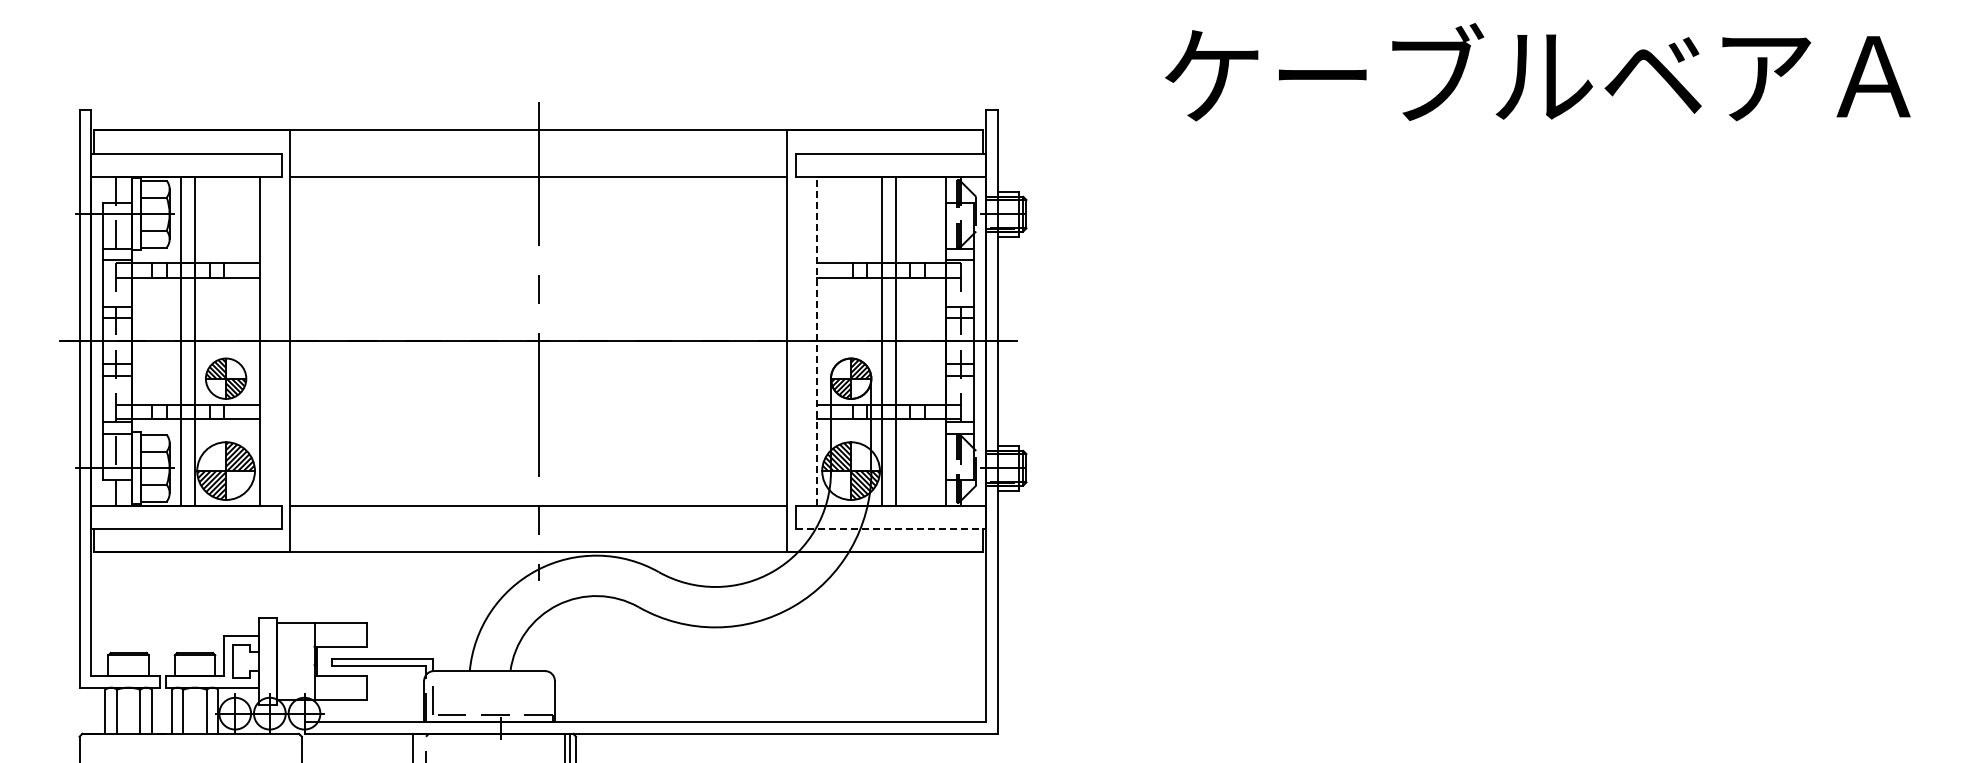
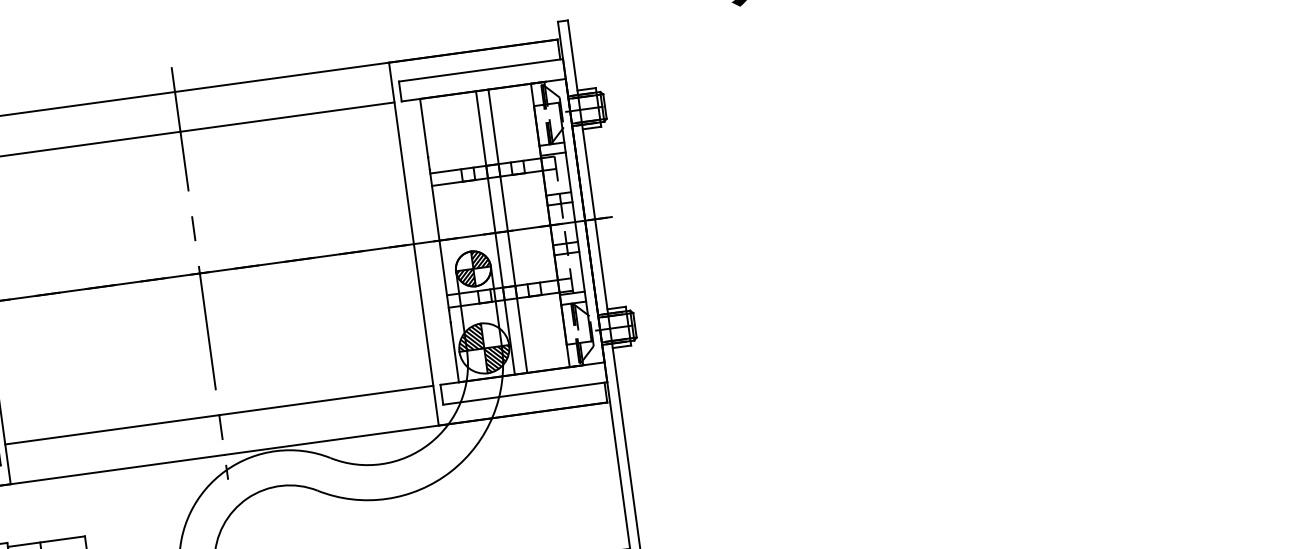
line: (816, 341) -> (439, 240), dashed -> solid
line: (891, 528) -> (525, 393), dashed -> solid

